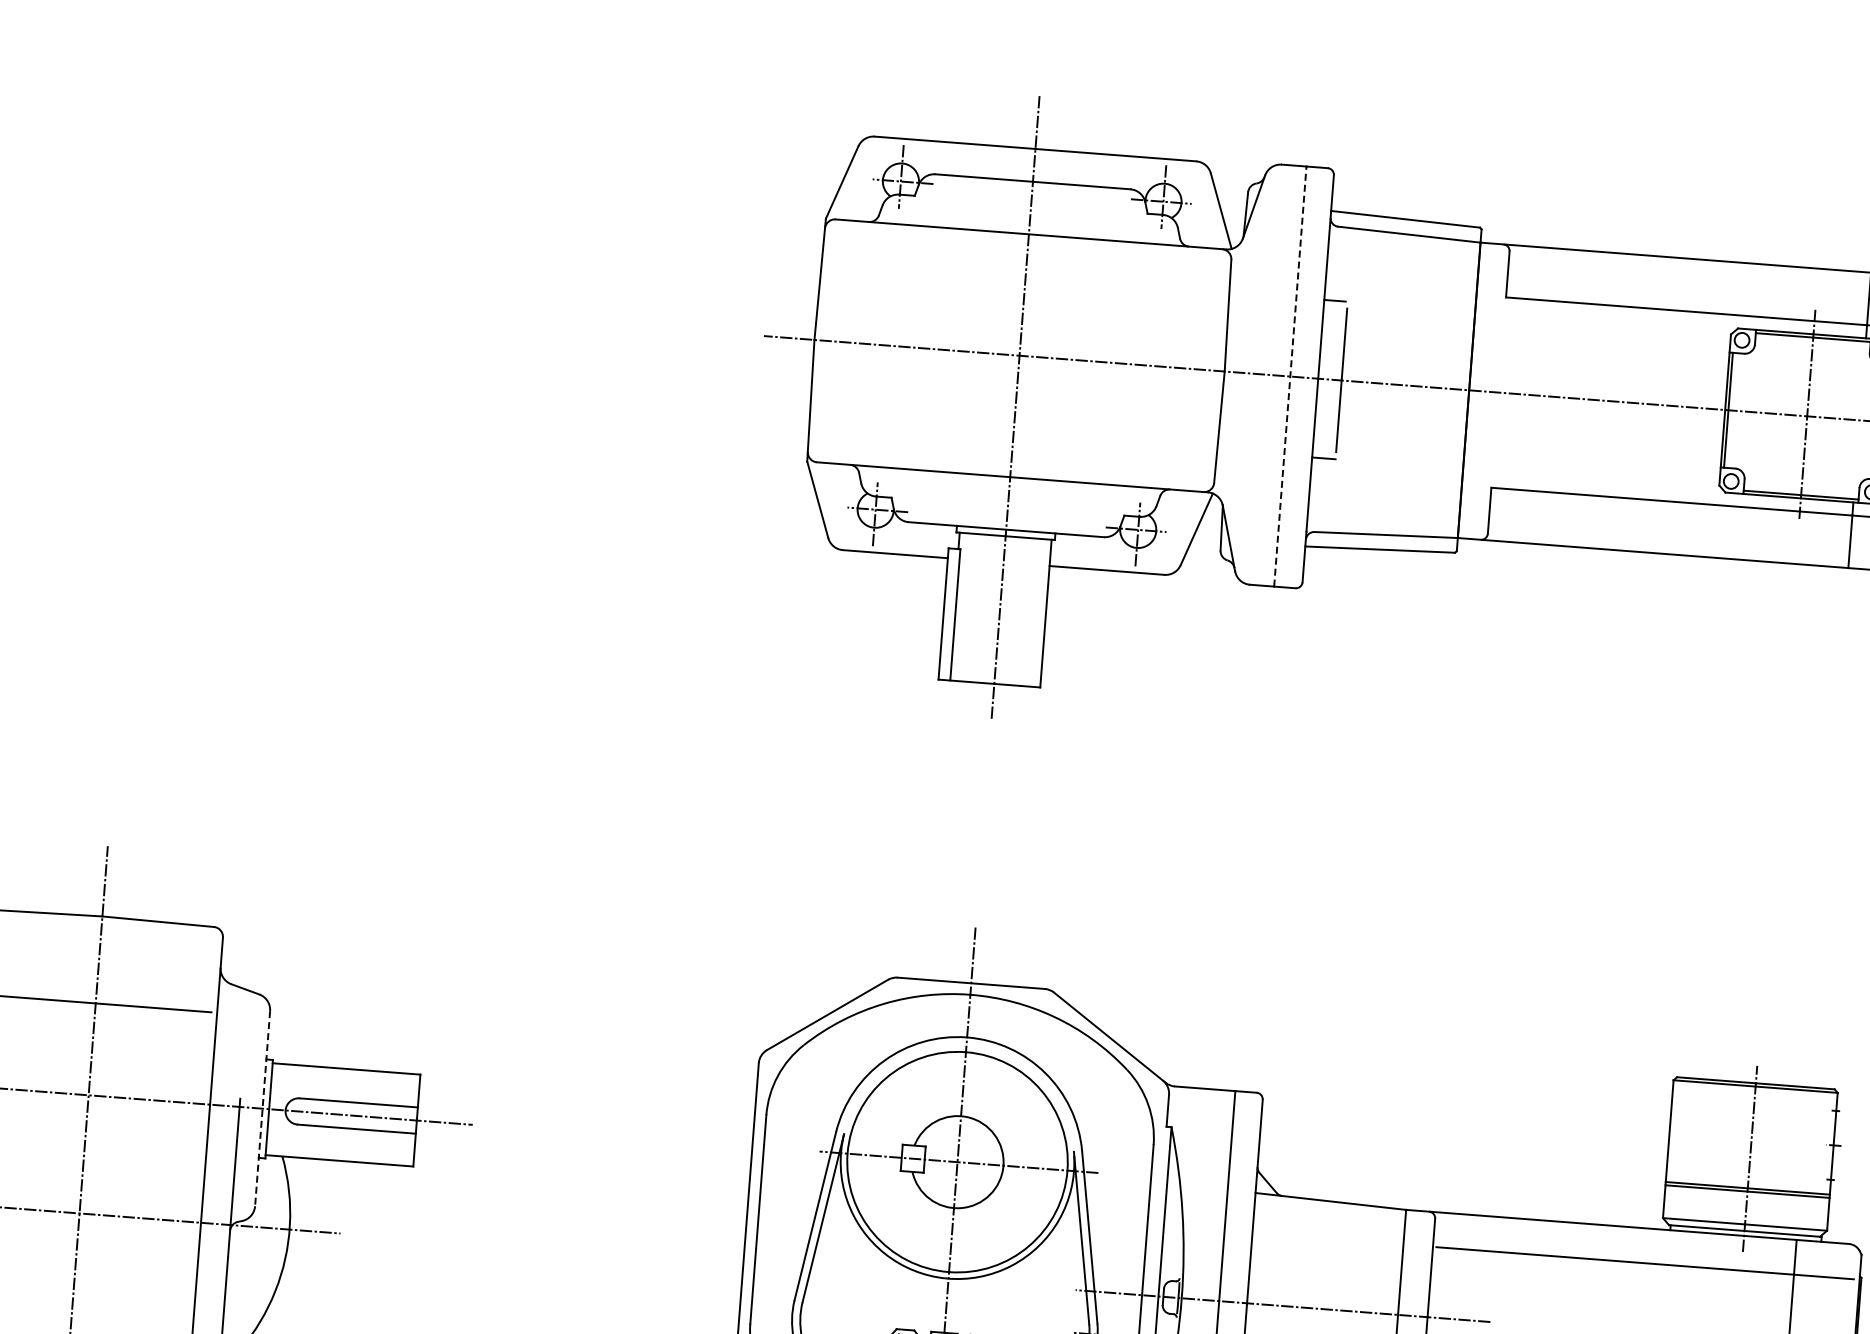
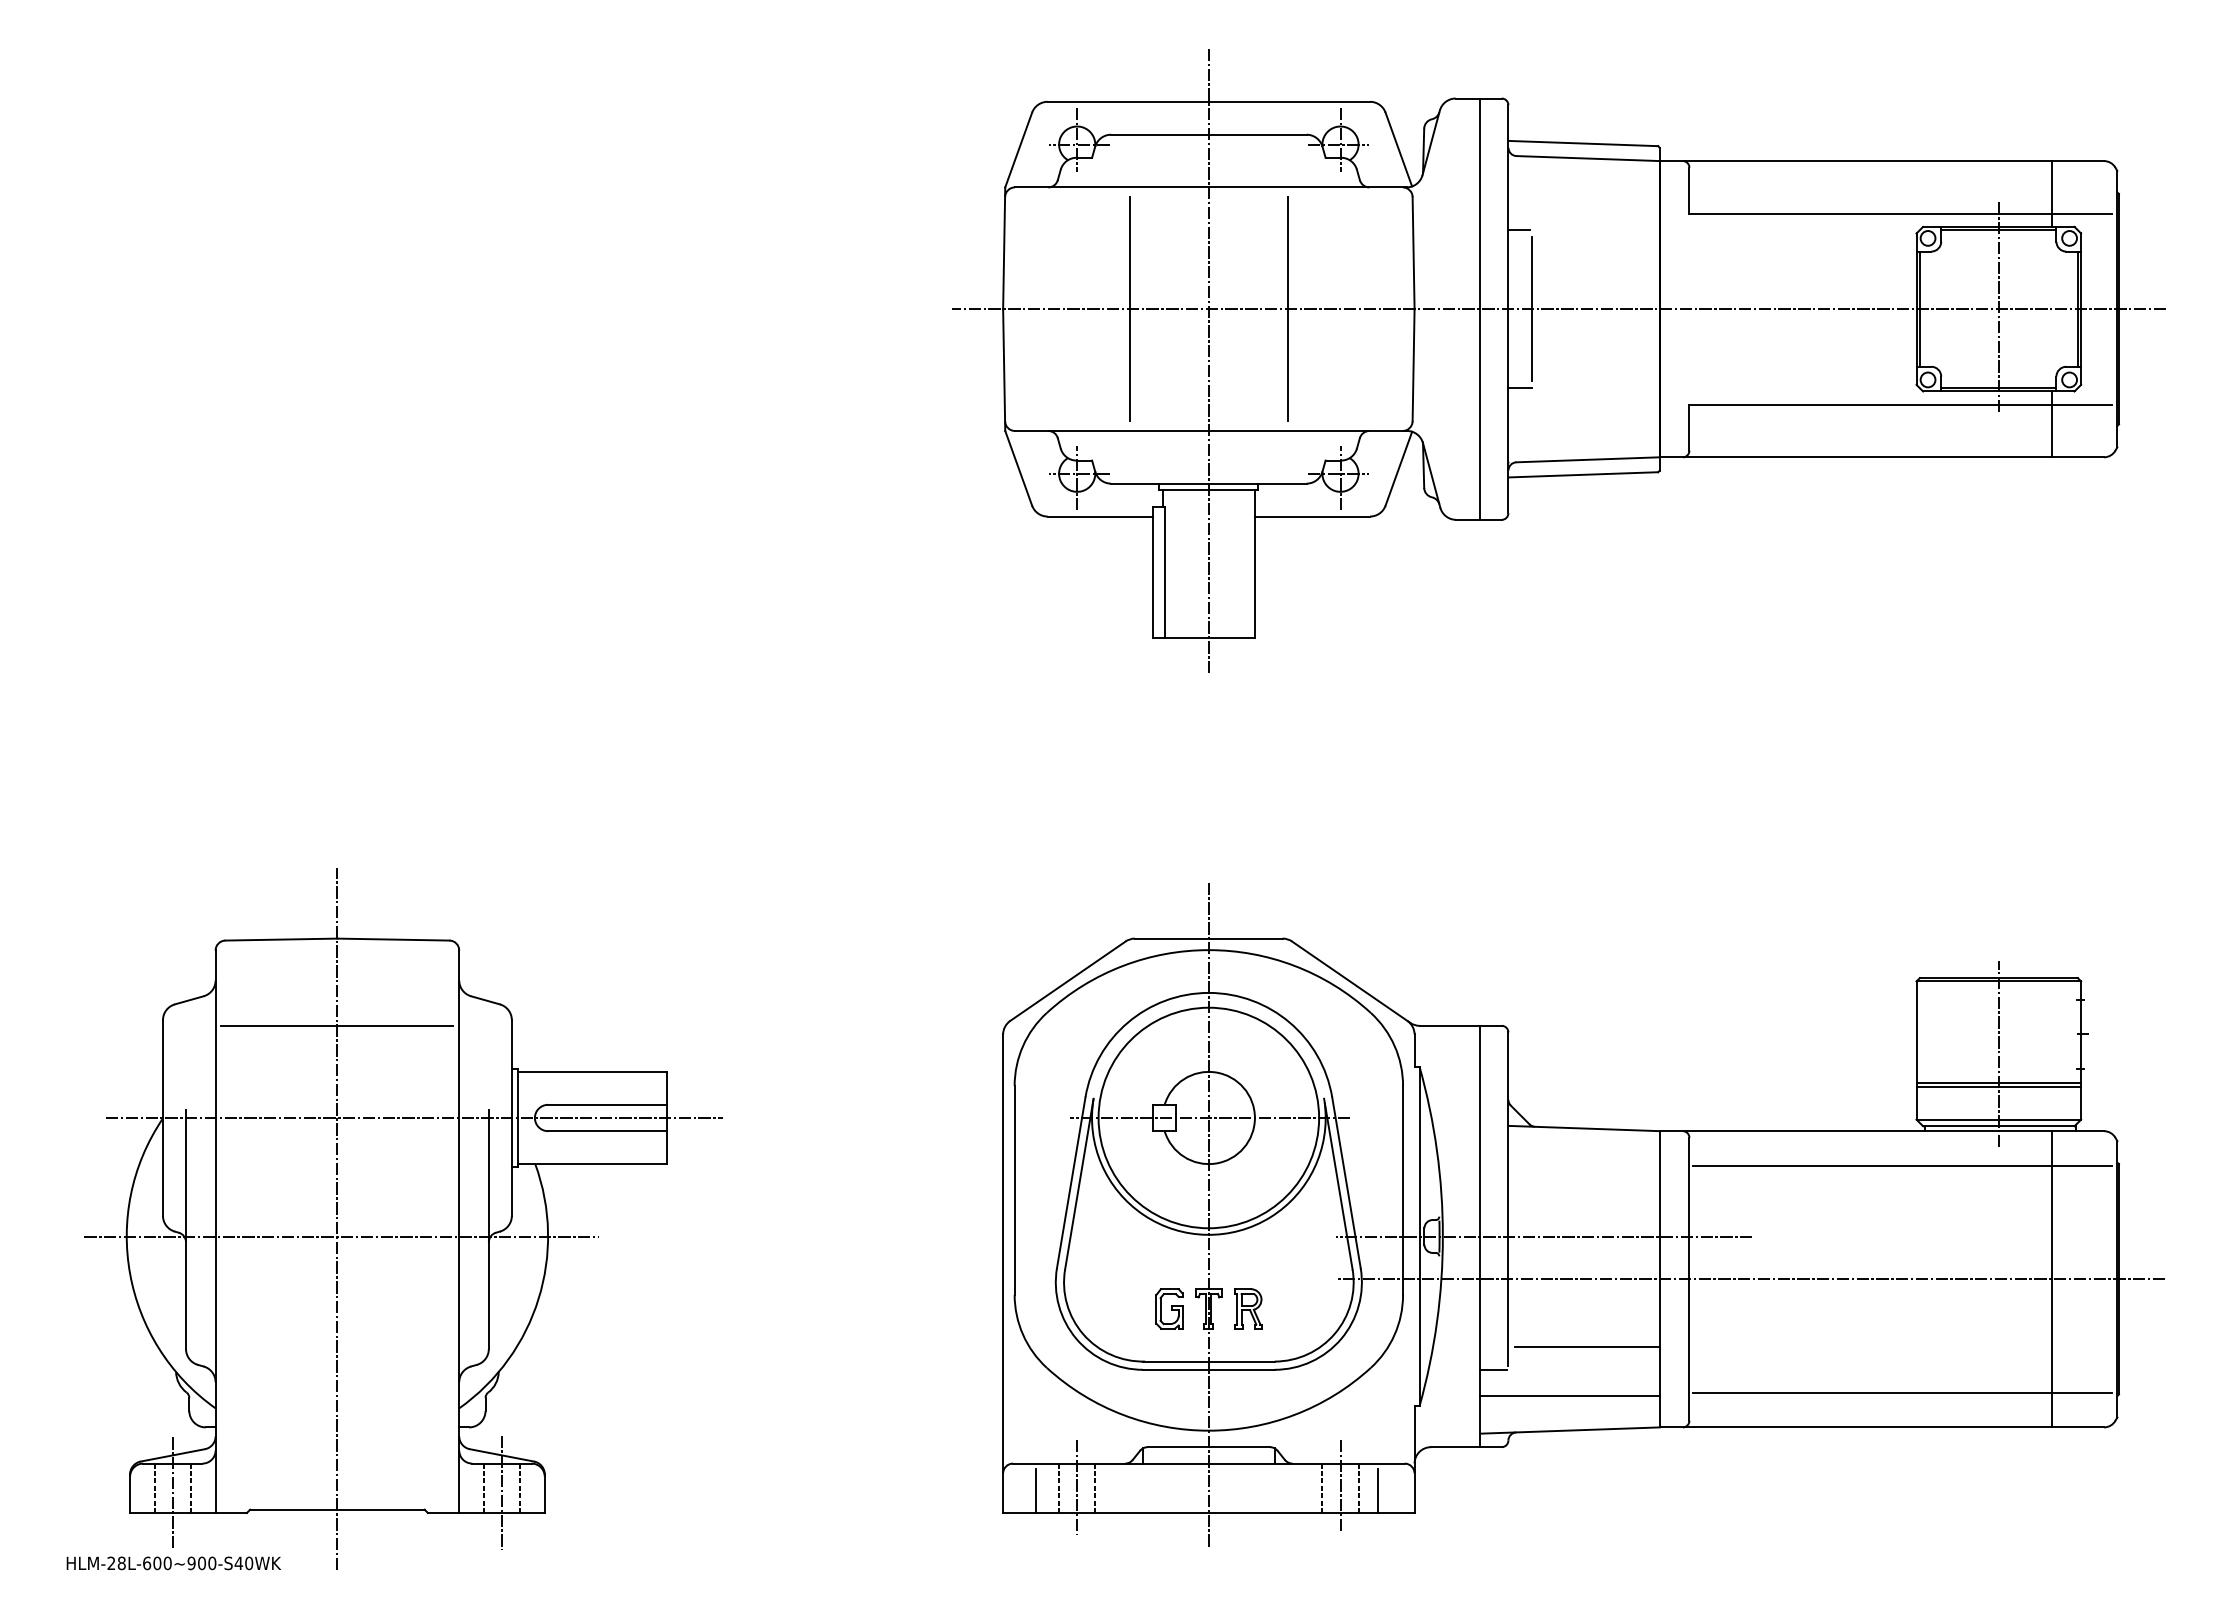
line: (940, 349) -> (1129, 309), added
line: (1097, 362) -> (1287, 309), added
line: (1290, 376) -> (1480, 309), dashed -> solid
line: (262, 1109) -> (511, 1118), dashed -> solid

